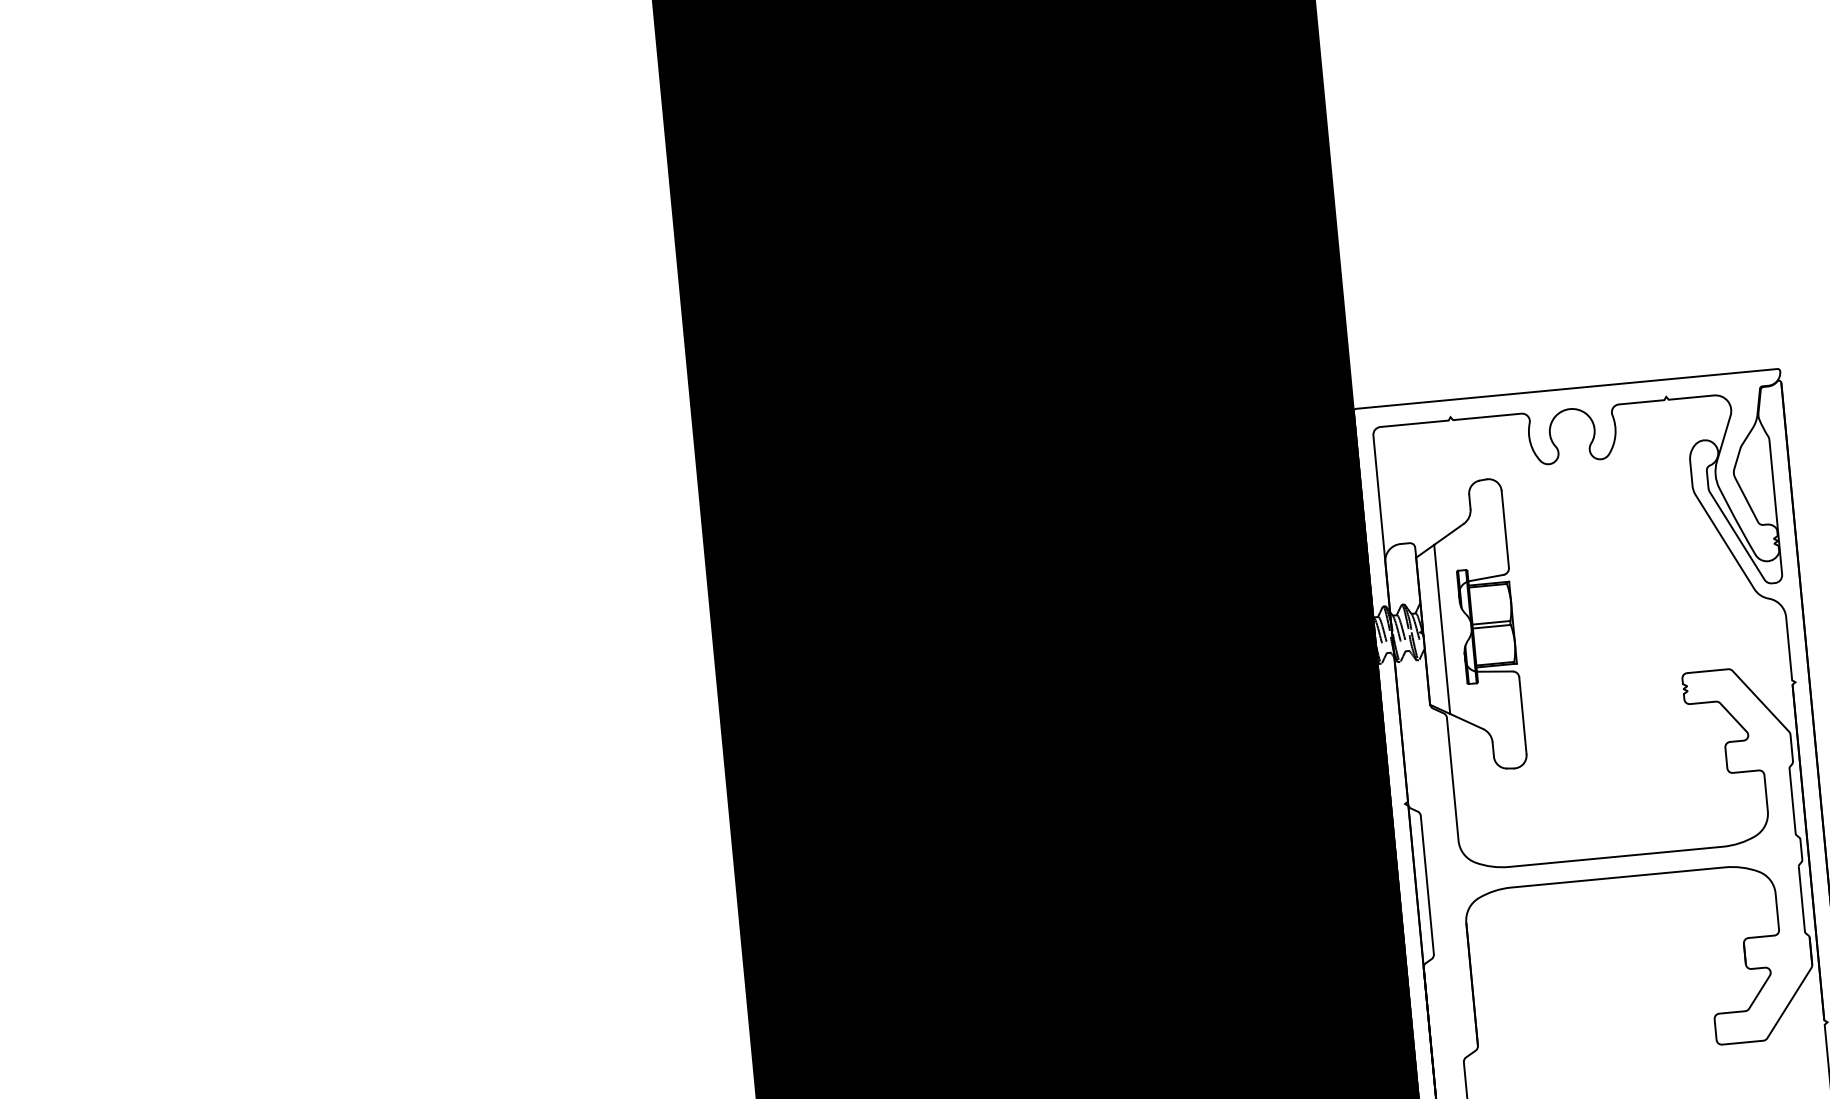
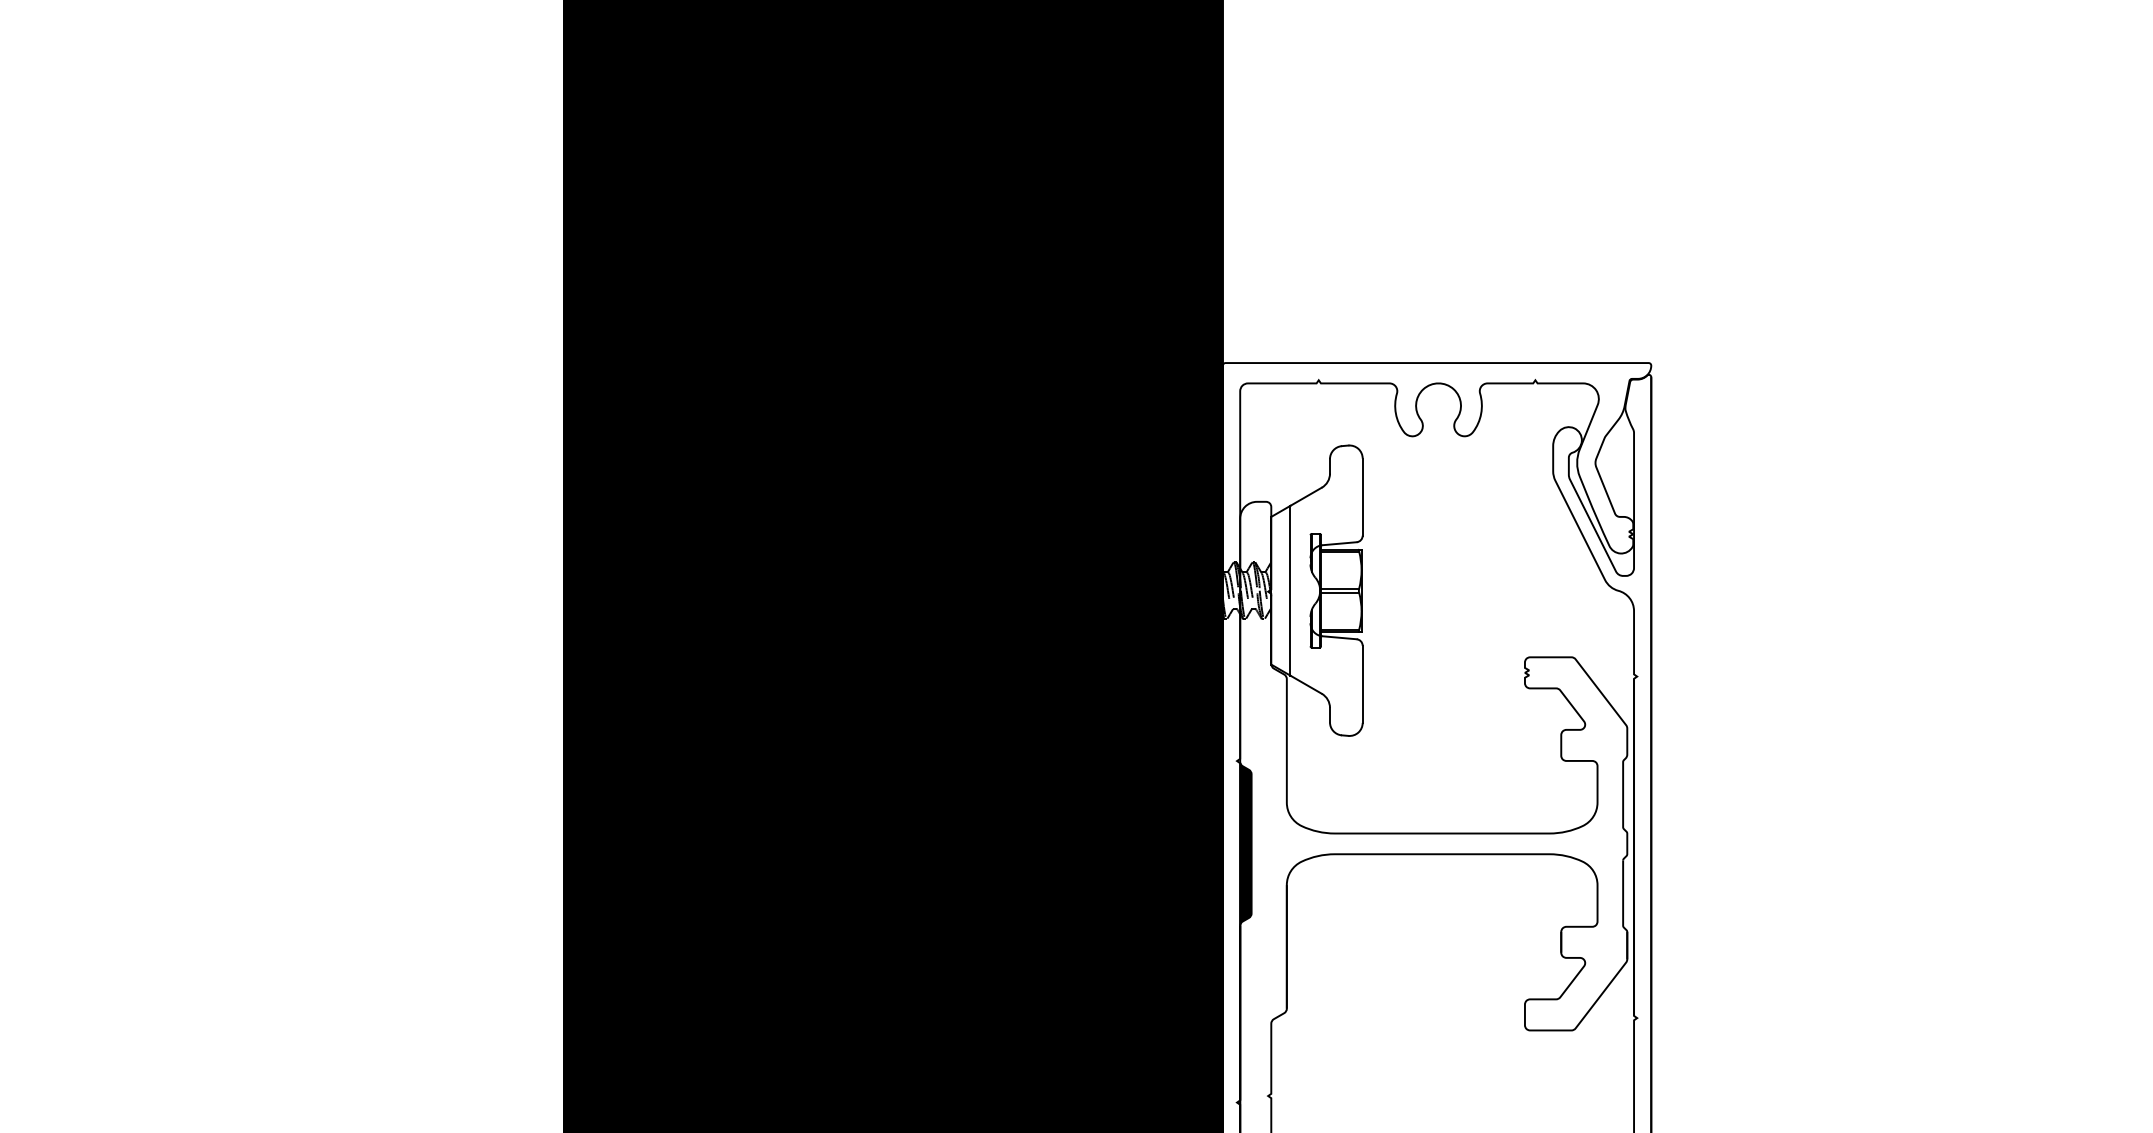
fill: (1421, 885) -> (1245, 843), added

